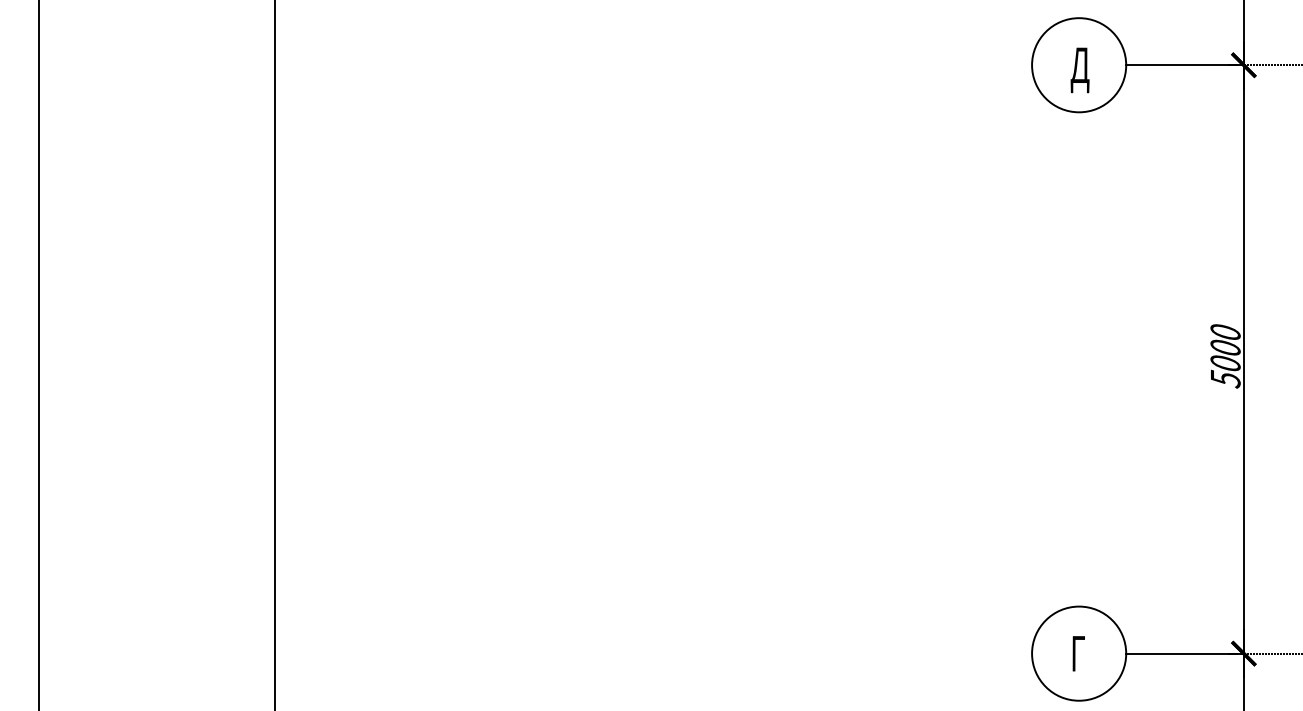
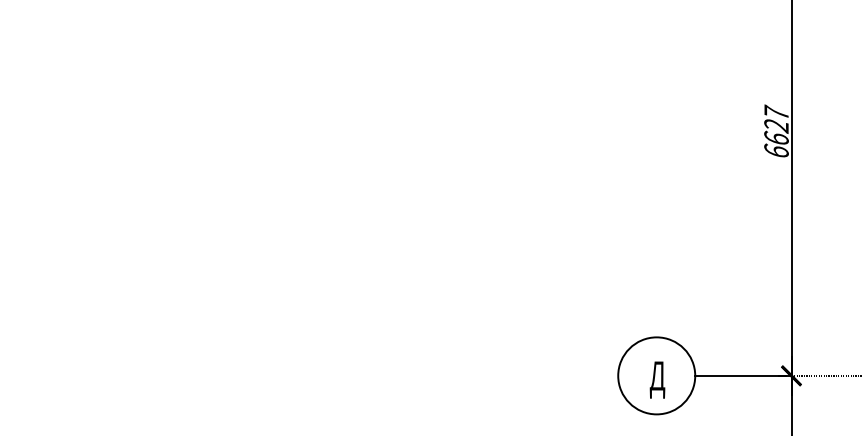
text: (1225, 354) -> (776, 131), 5000 -> 6627
text: (1079, 658) -> (657, 379), Г -> Д

